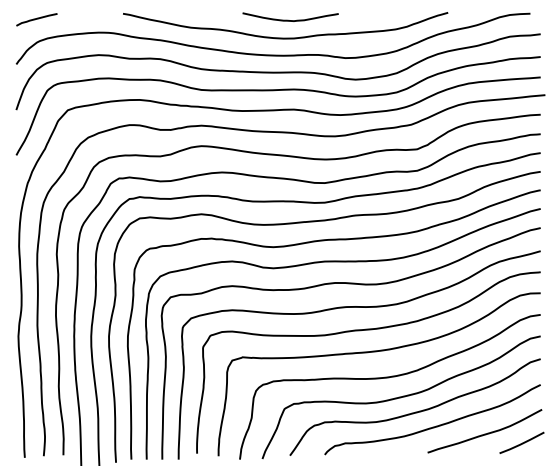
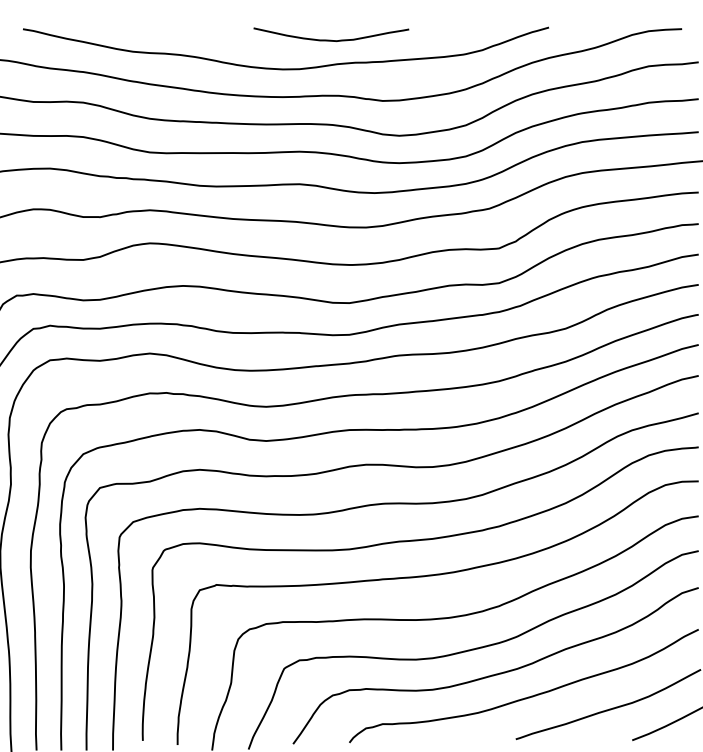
curve: (288, 19) -> (327, 38), moved

